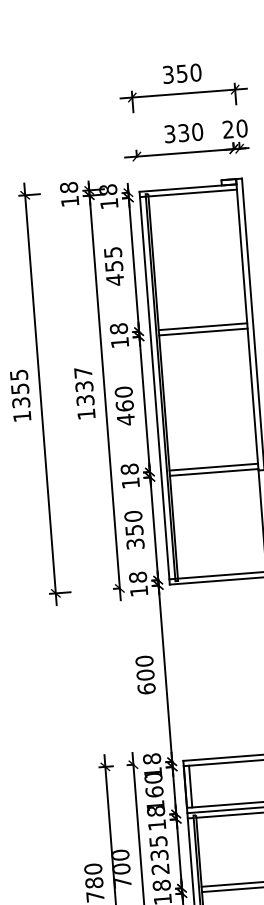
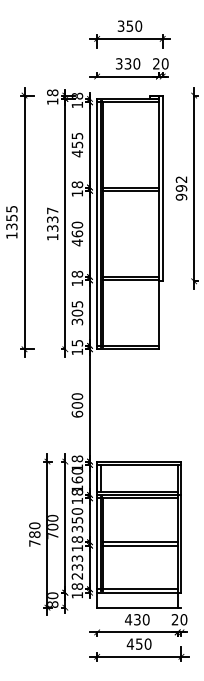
text: (133, 522) -> (77, 308), 350 -> 305
text: (138, 576) -> (77, 342), 18 -> 15
text: (159, 855) -> (77, 520), 235 -> 350

